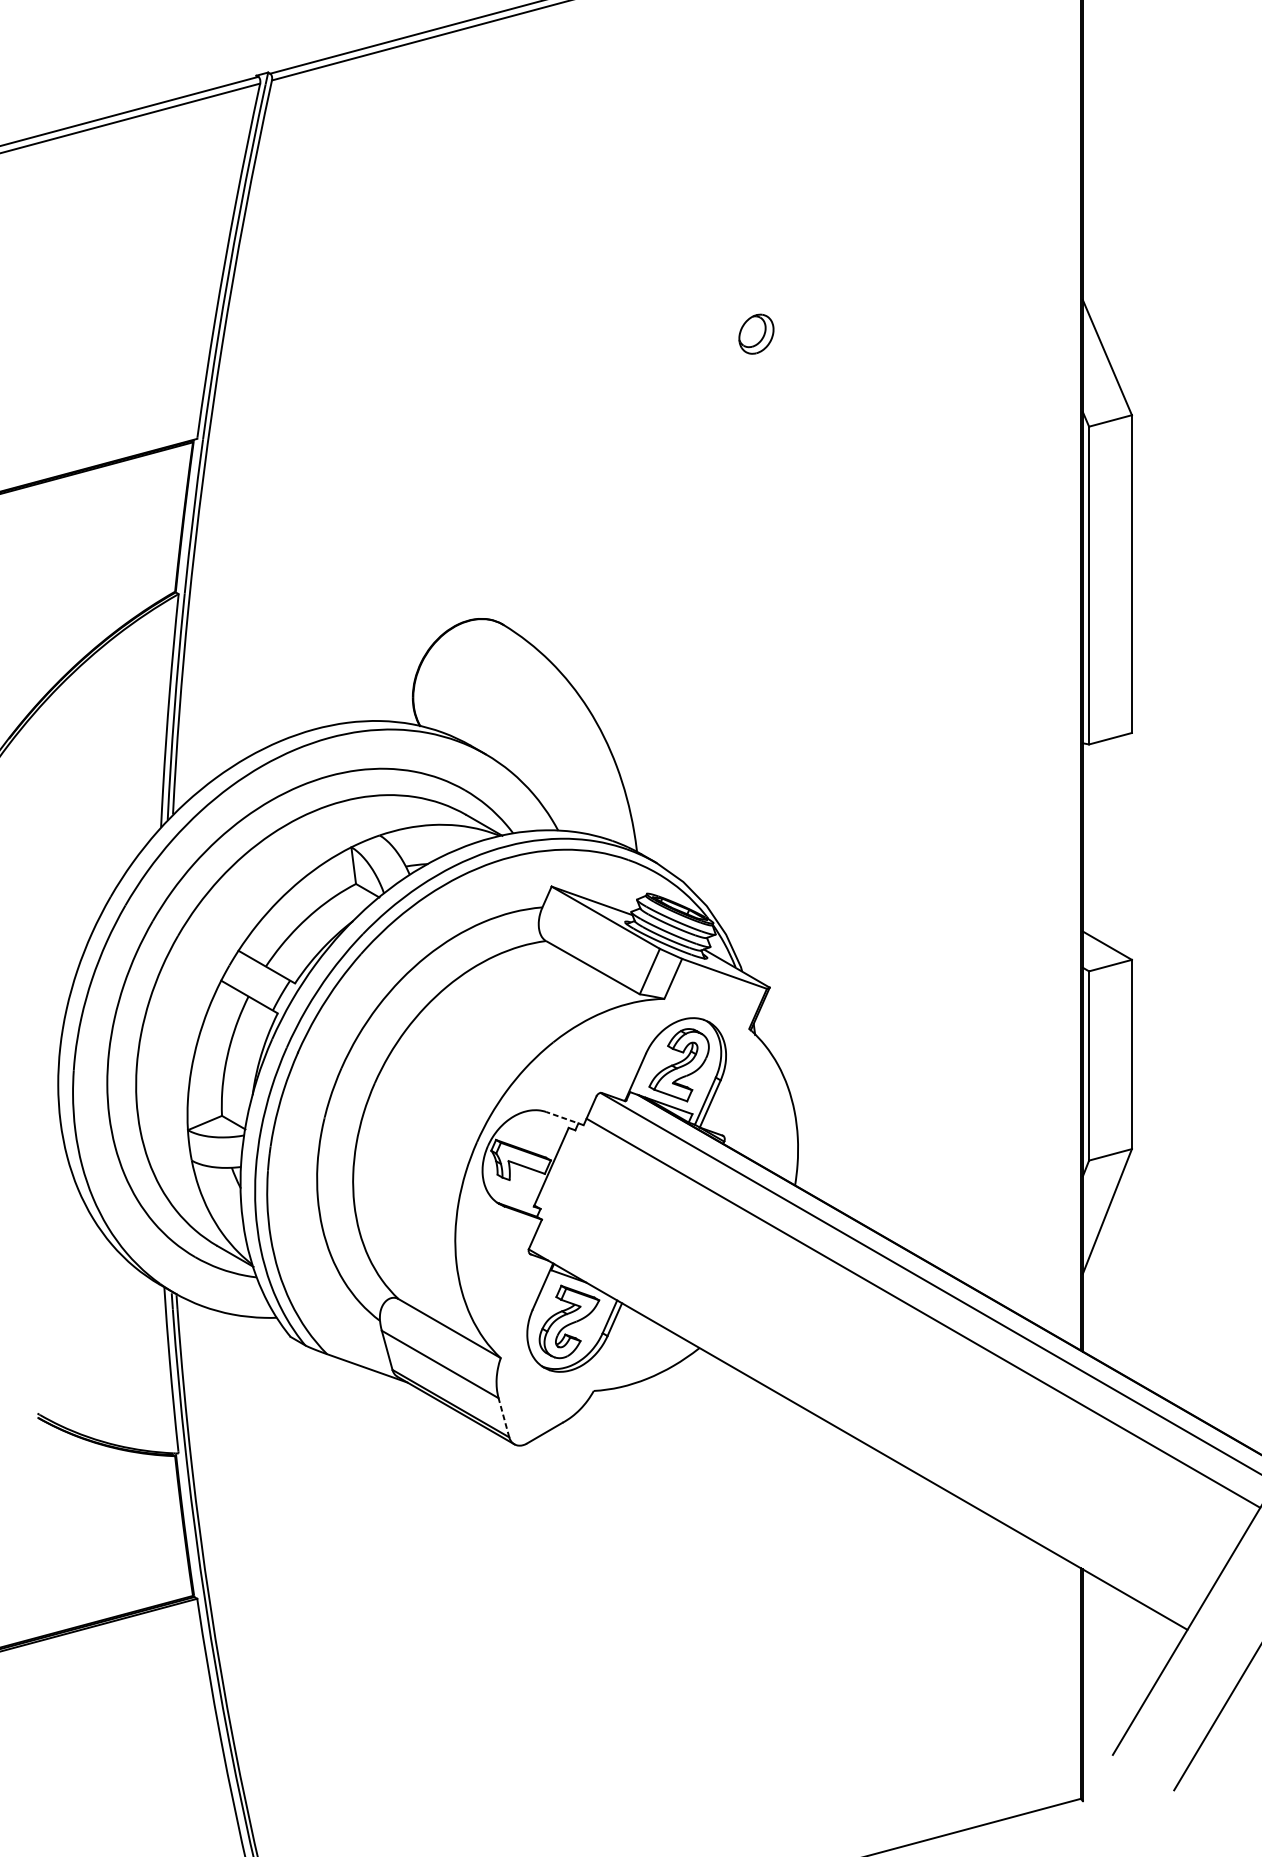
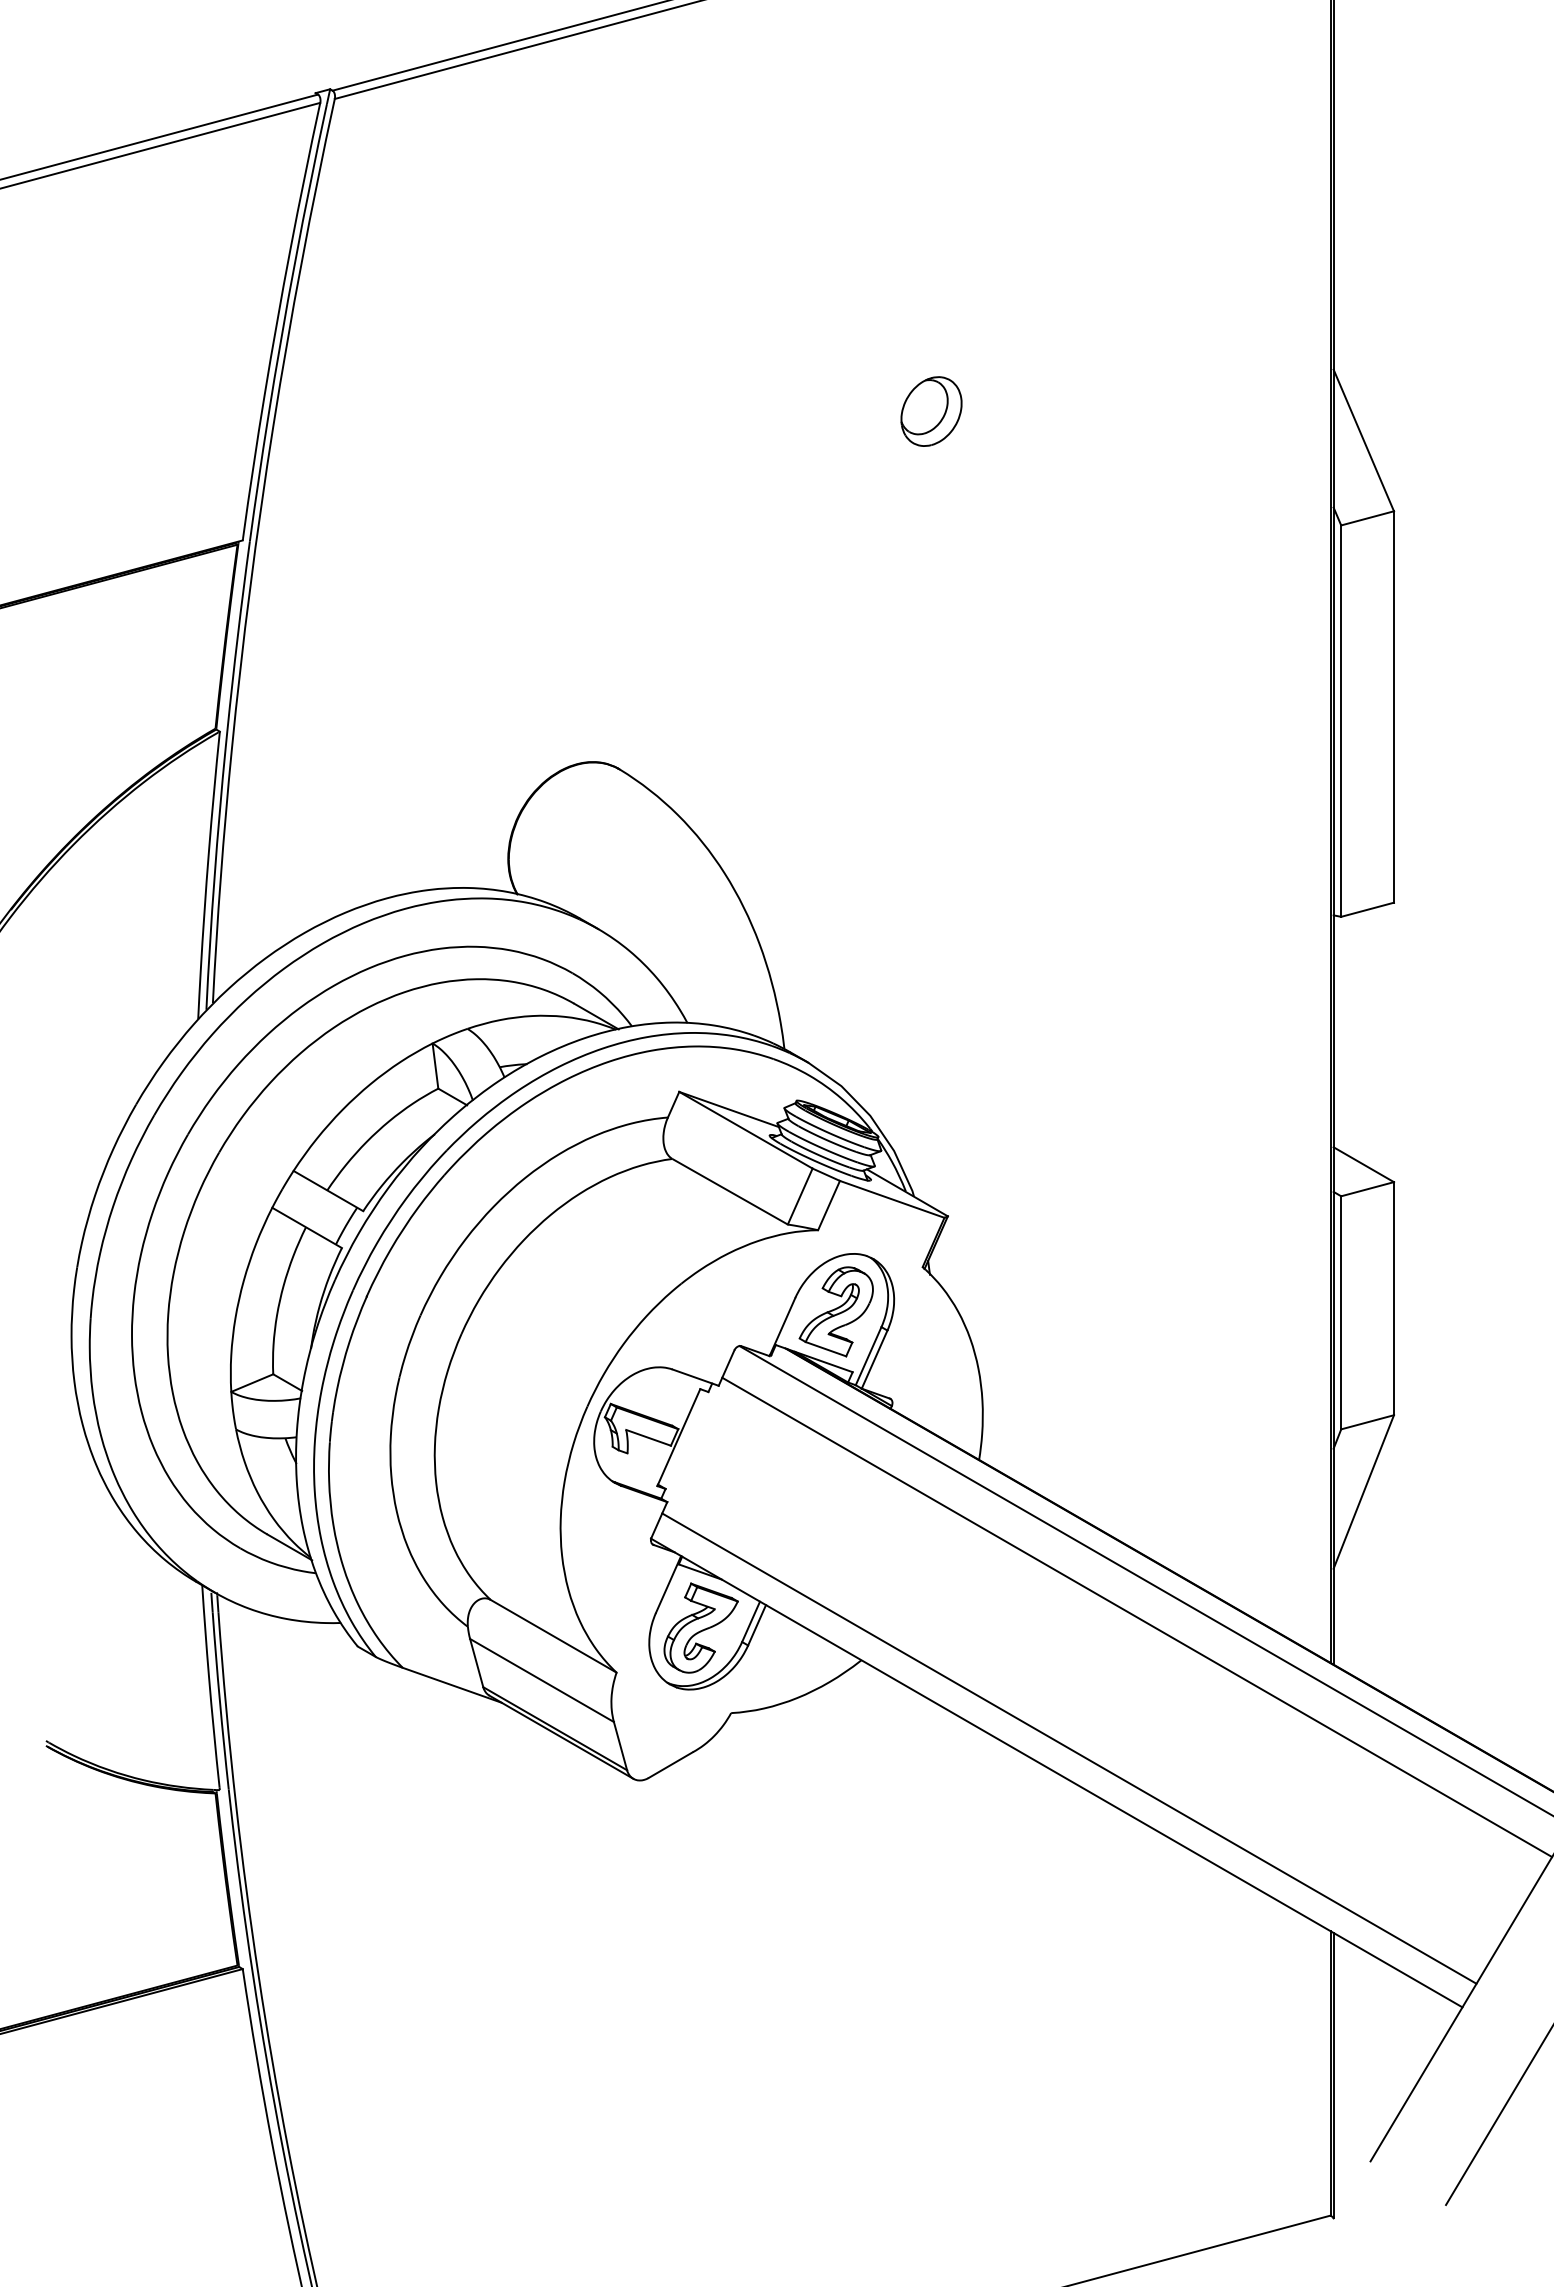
part: (756, 334) -> (931, 411), size x1.43
line: (564, 1118) -> (695, 1377), dashed -> solid
line: (503, 1418) -> (620, 1746), dashed -> solid
line: (868, 1419) -> (1069, 1748), added

